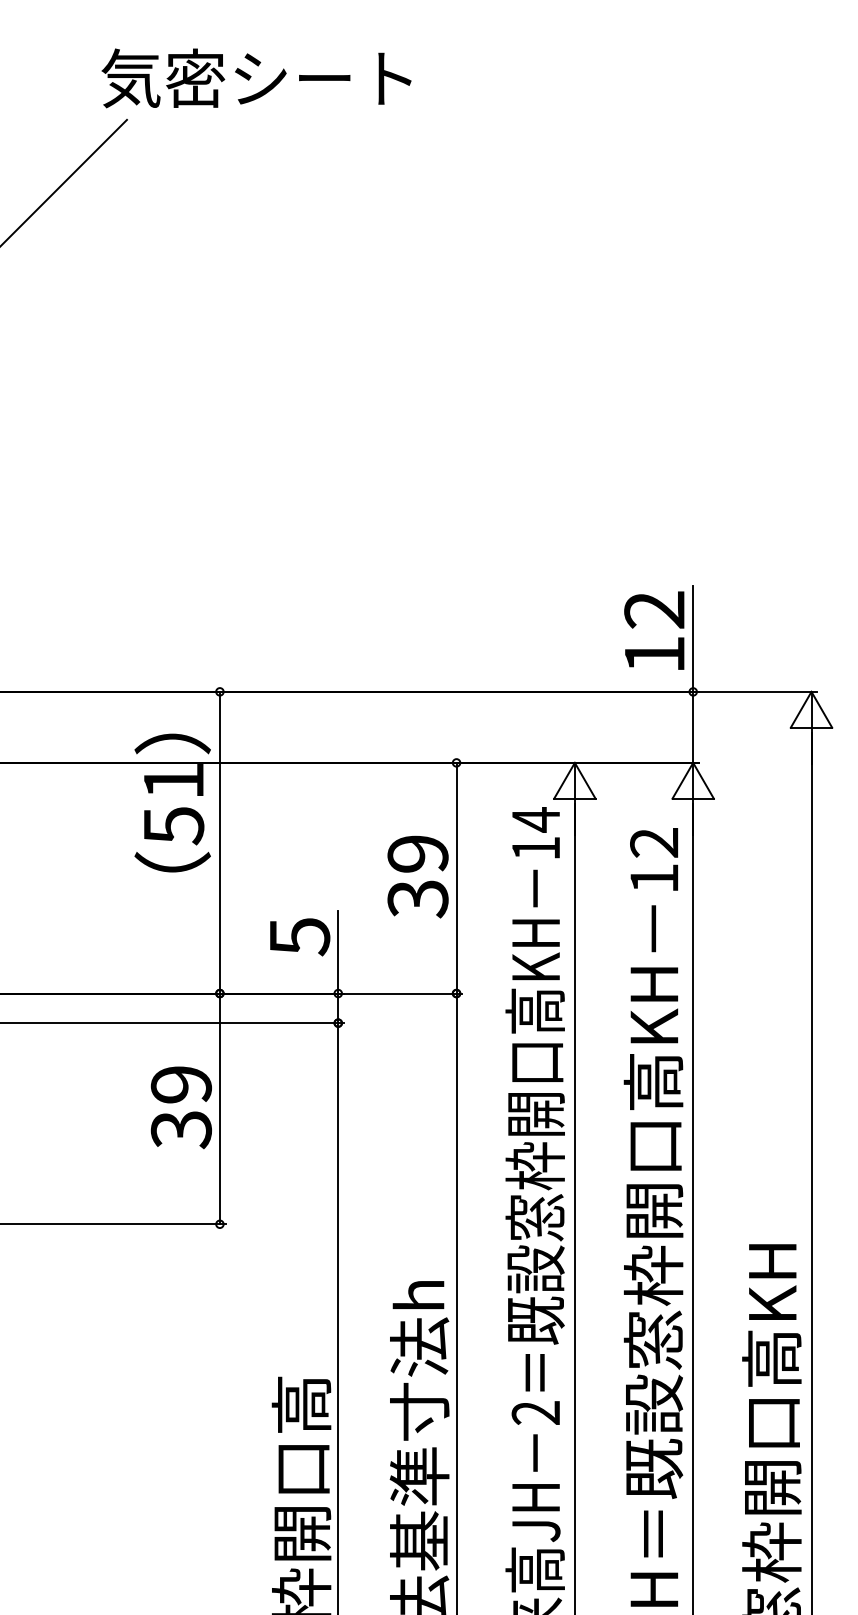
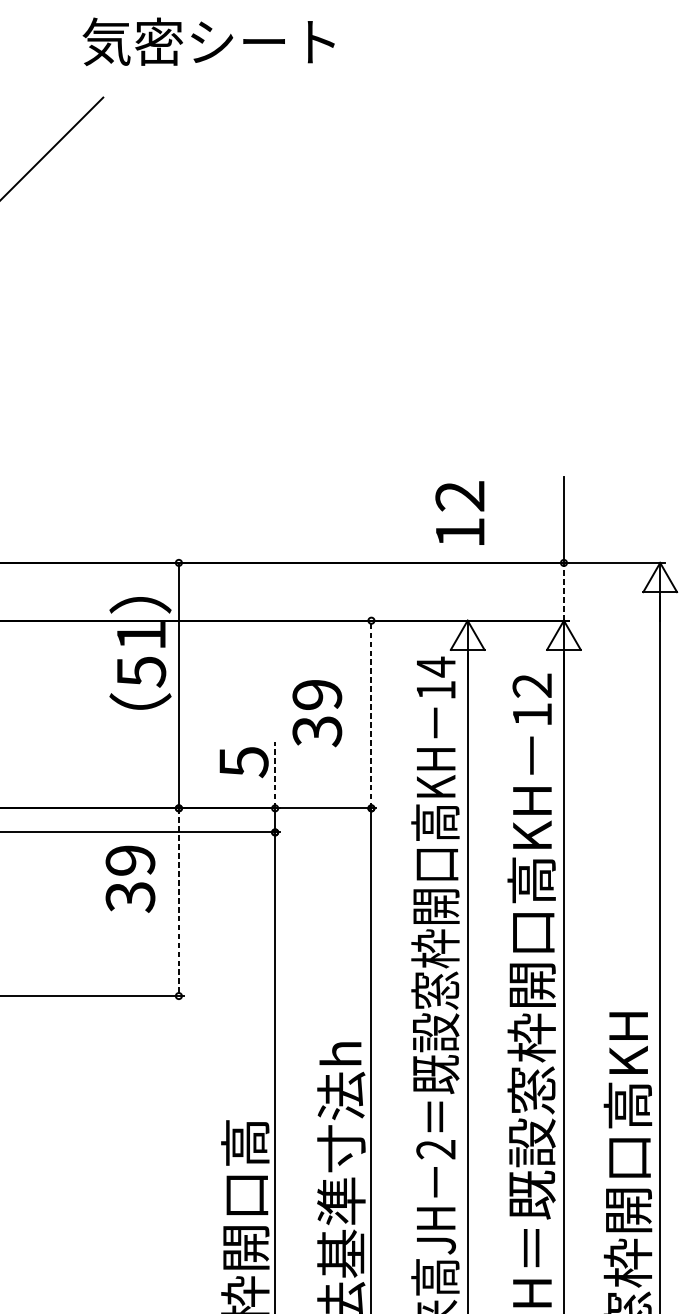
text: (256, 78) -> (208, 41), moved
text: (654, 630) -> (460, 512), moved
line: (693, 726) -> (564, 591), solid -> dashed
text: (417, 876) -> (316, 713), moved
line: (456, 877) -> (371, 713), solid -> dashed
line: (338, 951) -> (275, 774), solid -> dashed
text: (180, 1107) -> (129, 879), moved
line: (219, 1109) -> (178, 902), solid -> dashed

